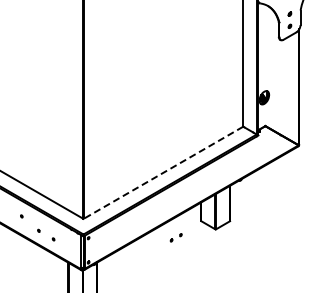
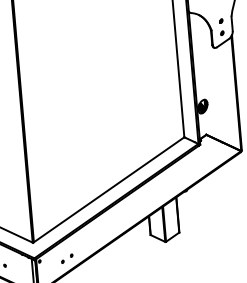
line: (162, 173) -> (107, 190), dashed -> solid
part: (175, 237) -> (66, 258), moved

